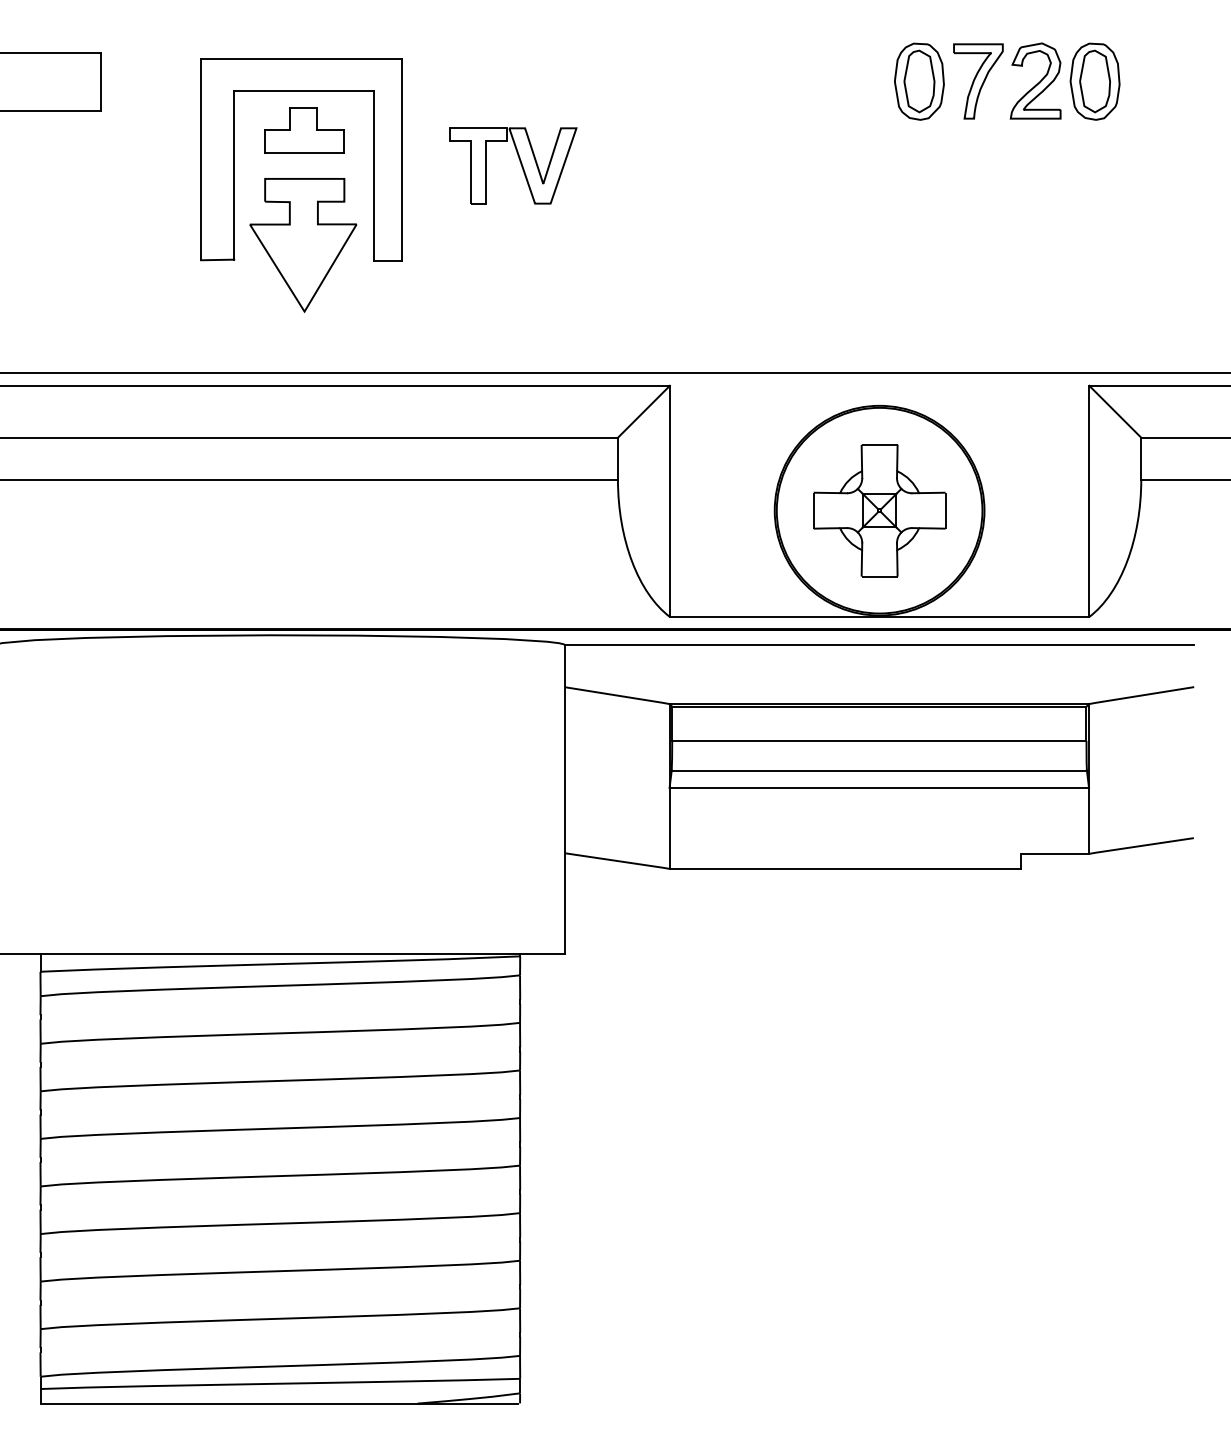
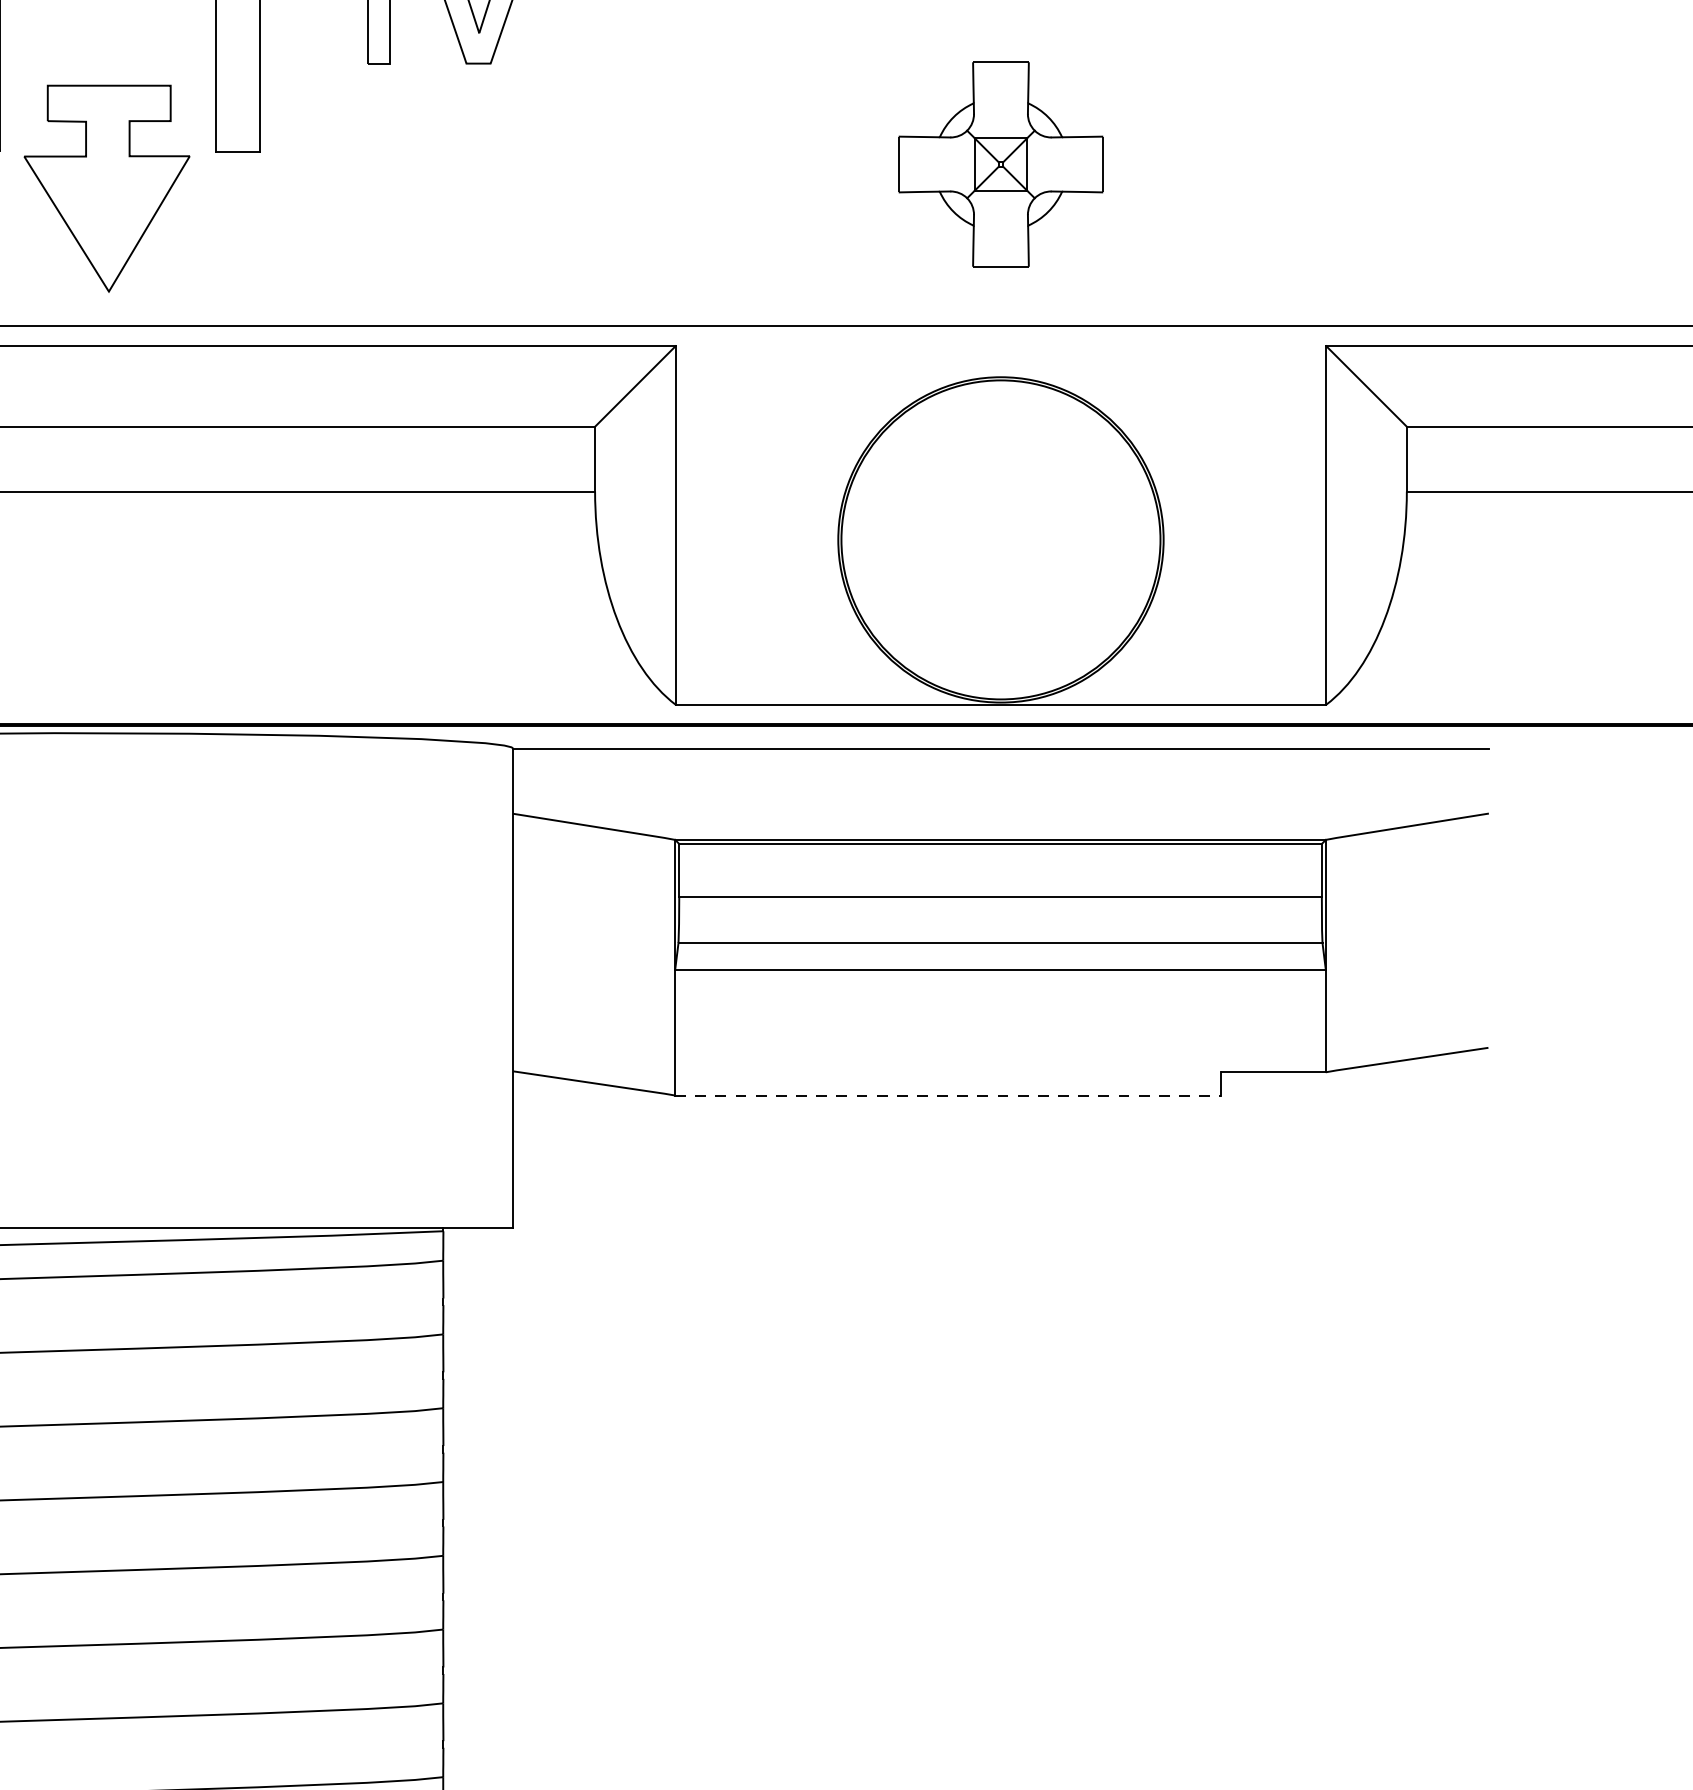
part: (303, 245) -> (107, 189), moved
part: (879, 510) -> (1000, 164), moved
line: (845, 868) -> (948, 1094), solid -> dashed

